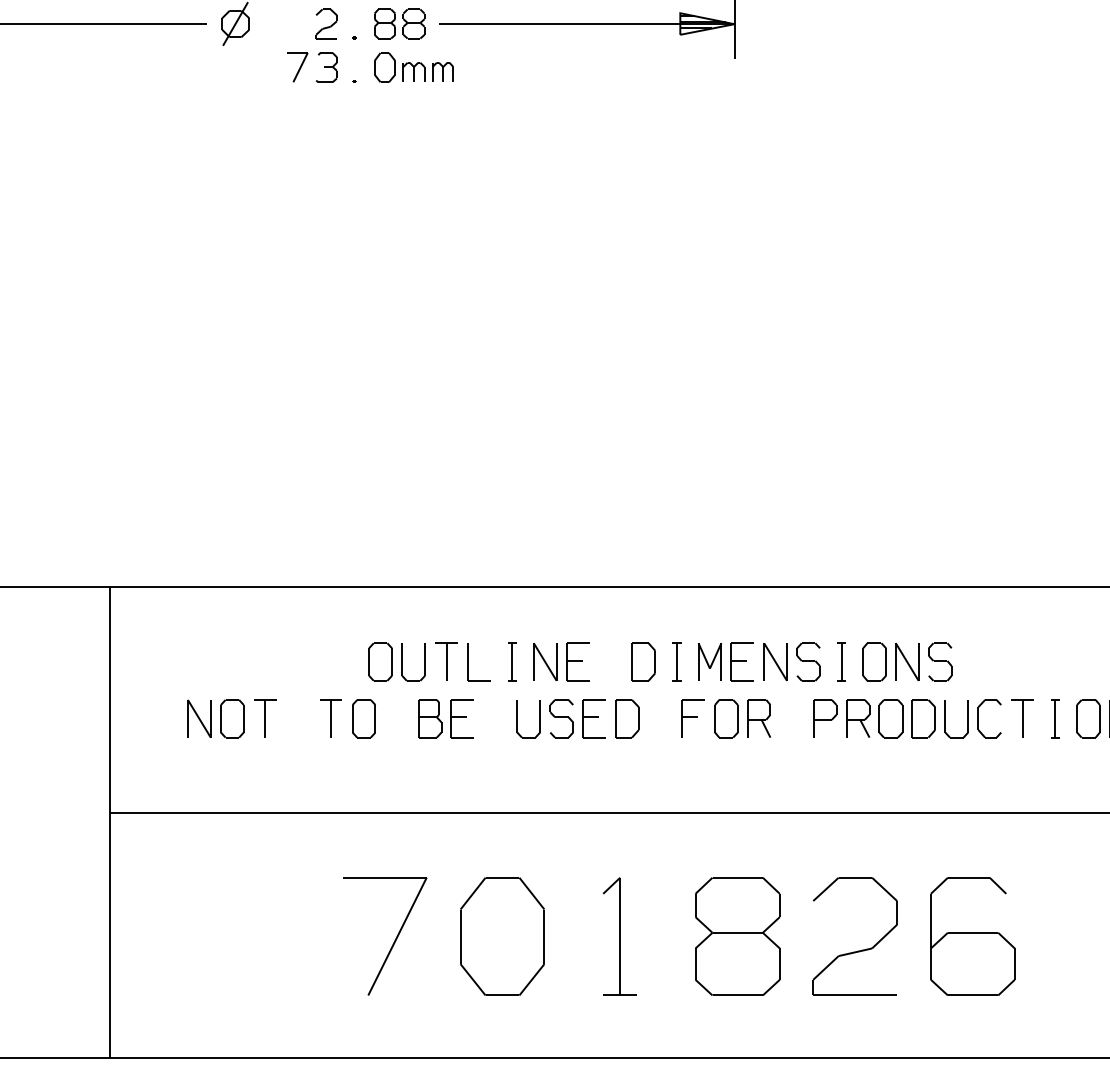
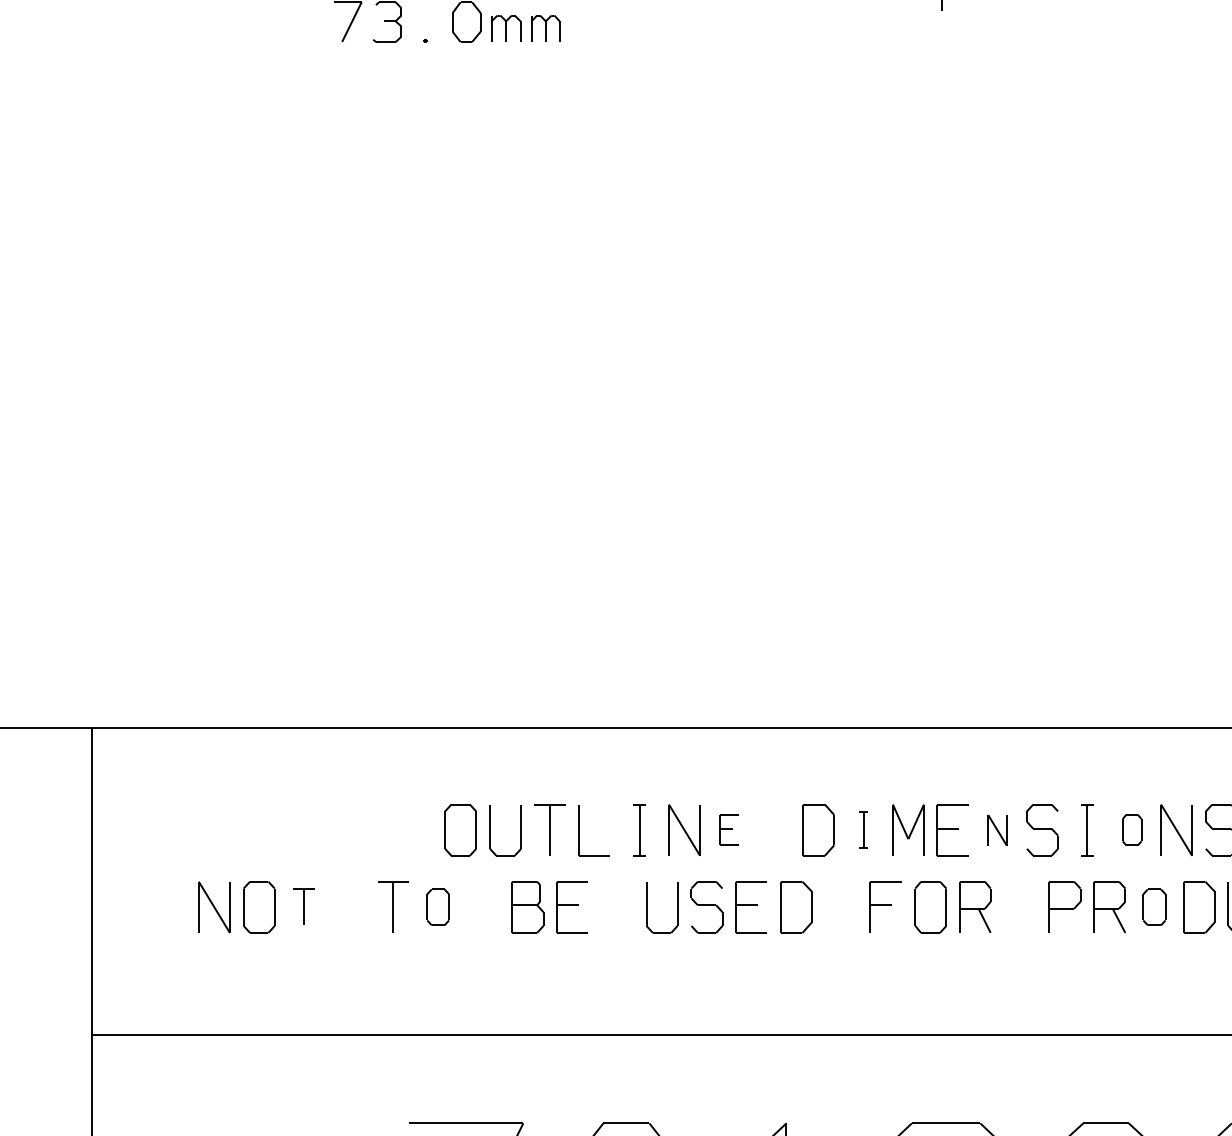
part: (577, 661) -> (728, 829), size x0.6
part: (676, 661) -> (862, 829), size x0.7
part: (874, 661) -> (1132, 829), size x0.6
part: (775, 662) -> (997, 830), size x0.6
part: (265, 718) -> (304, 906), size x0.7
part: (363, 718) -> (437, 906), size x0.7
part: (890, 718) -> (1153, 906), size x0.7

